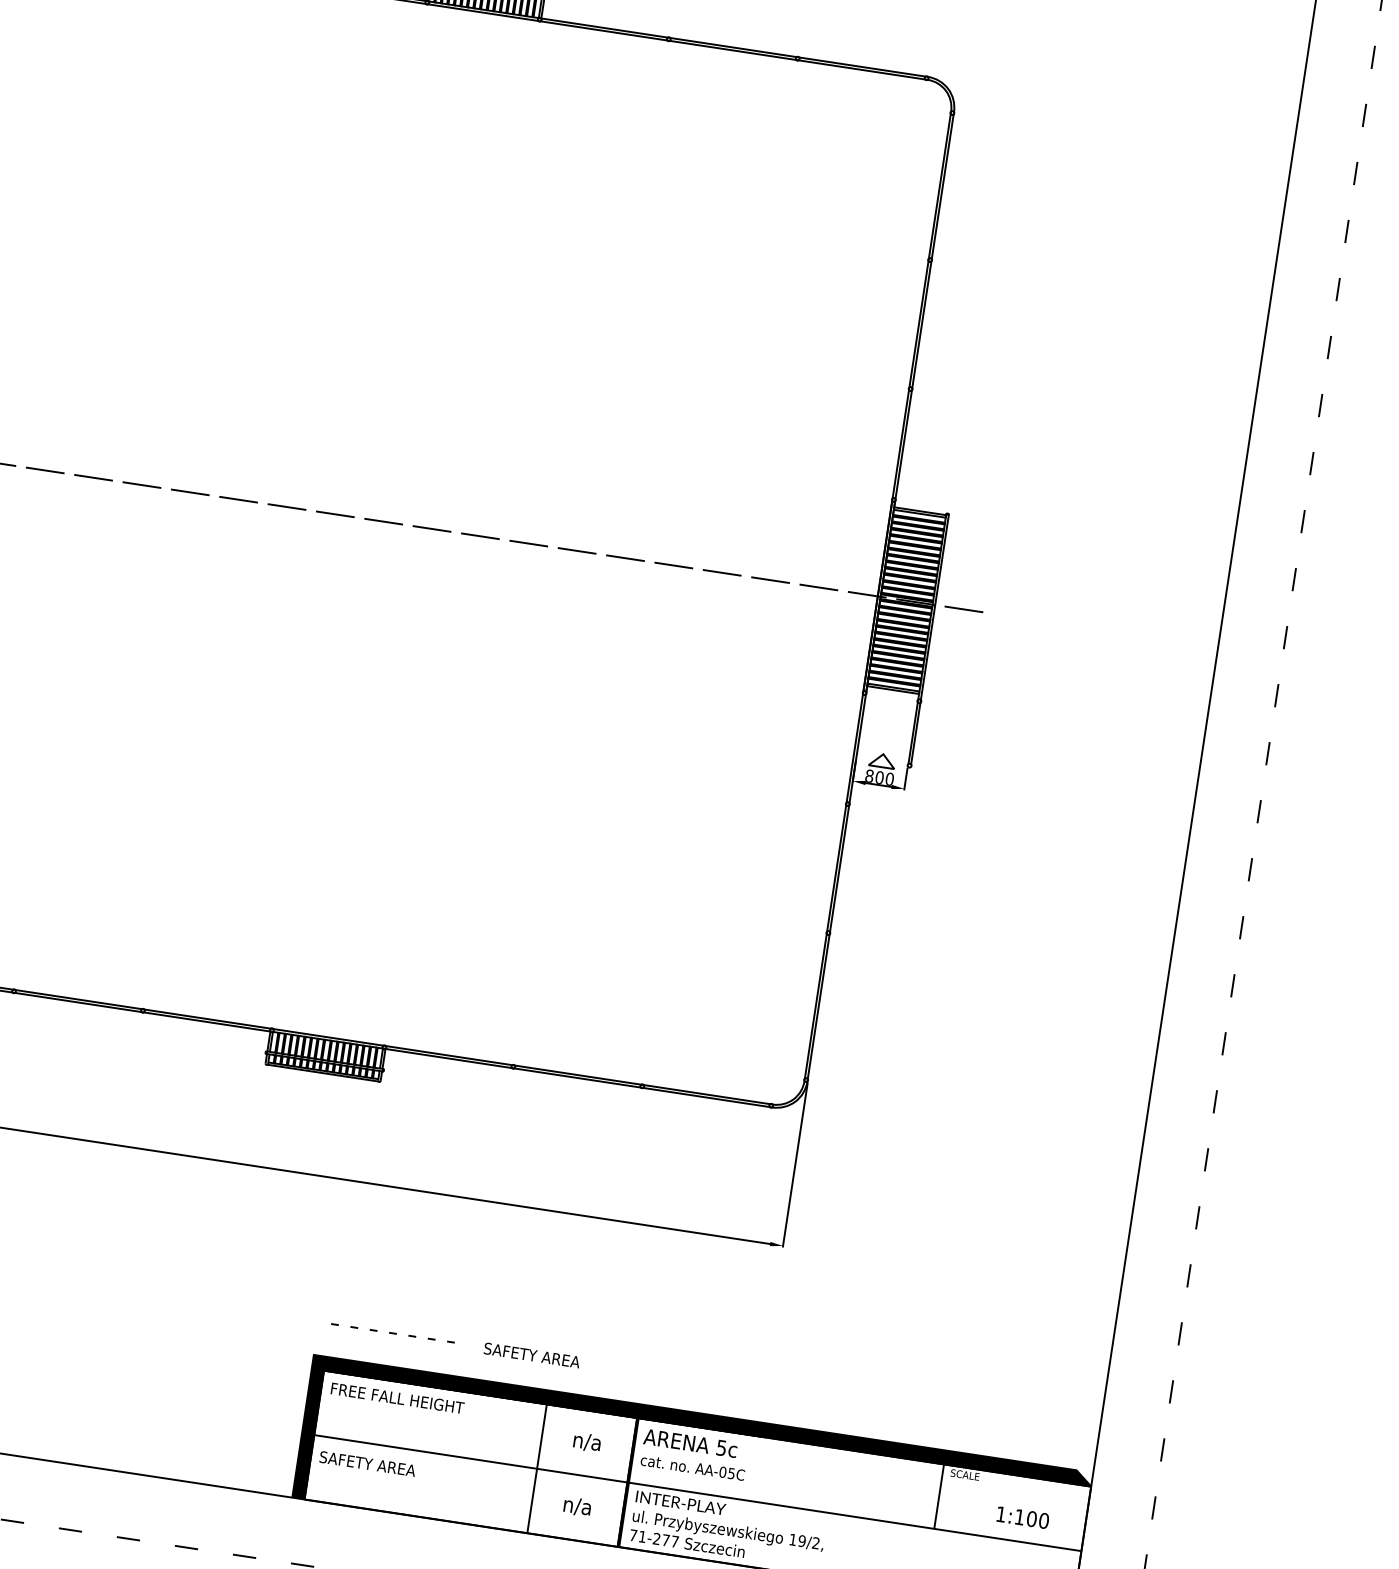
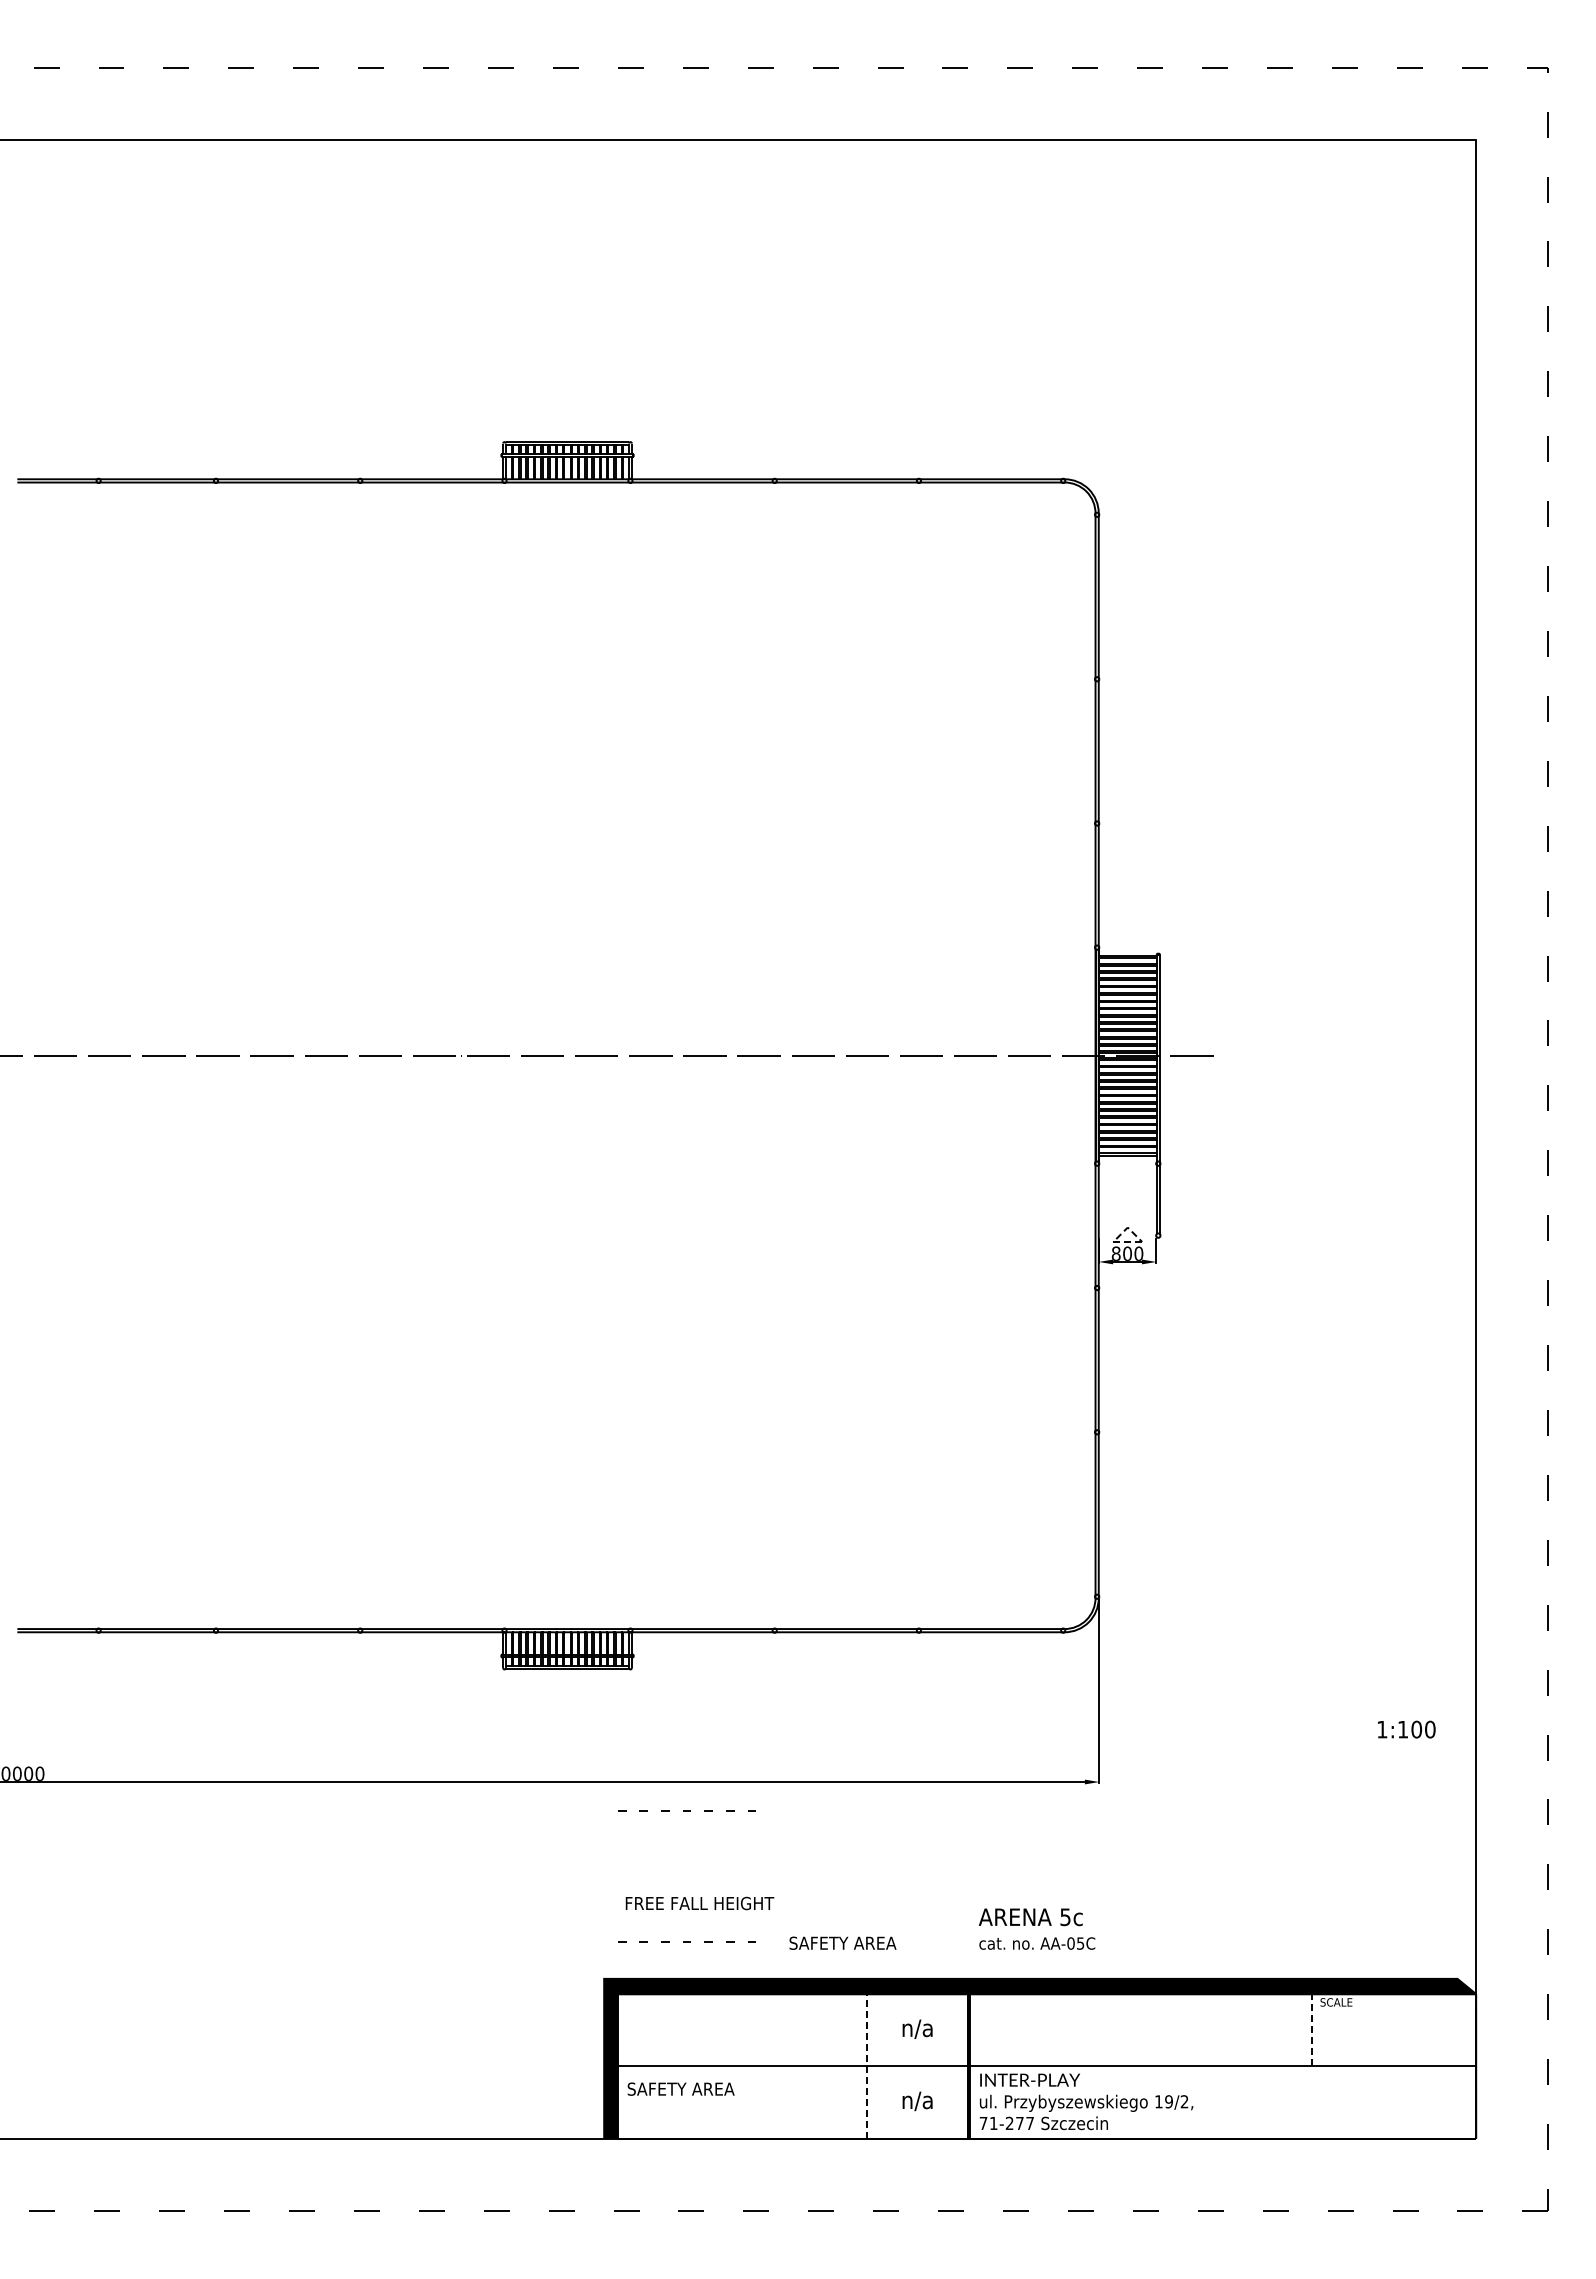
line: (873, 761) -> (1118, 1237), solid -> dashed
line: (410, 1215) -> (686, 1810), added
text: (397, 1398) -> (699, 1903), moved
text: (694, 1454) -> (1036, 1928), moved
line: (537, 1467) -> (867, 2065), solid -> dashed
line: (939, 1495) -> (1311, 2029), solid -> dashed
text: (1022, 1517) -> (1406, 1729), moved

